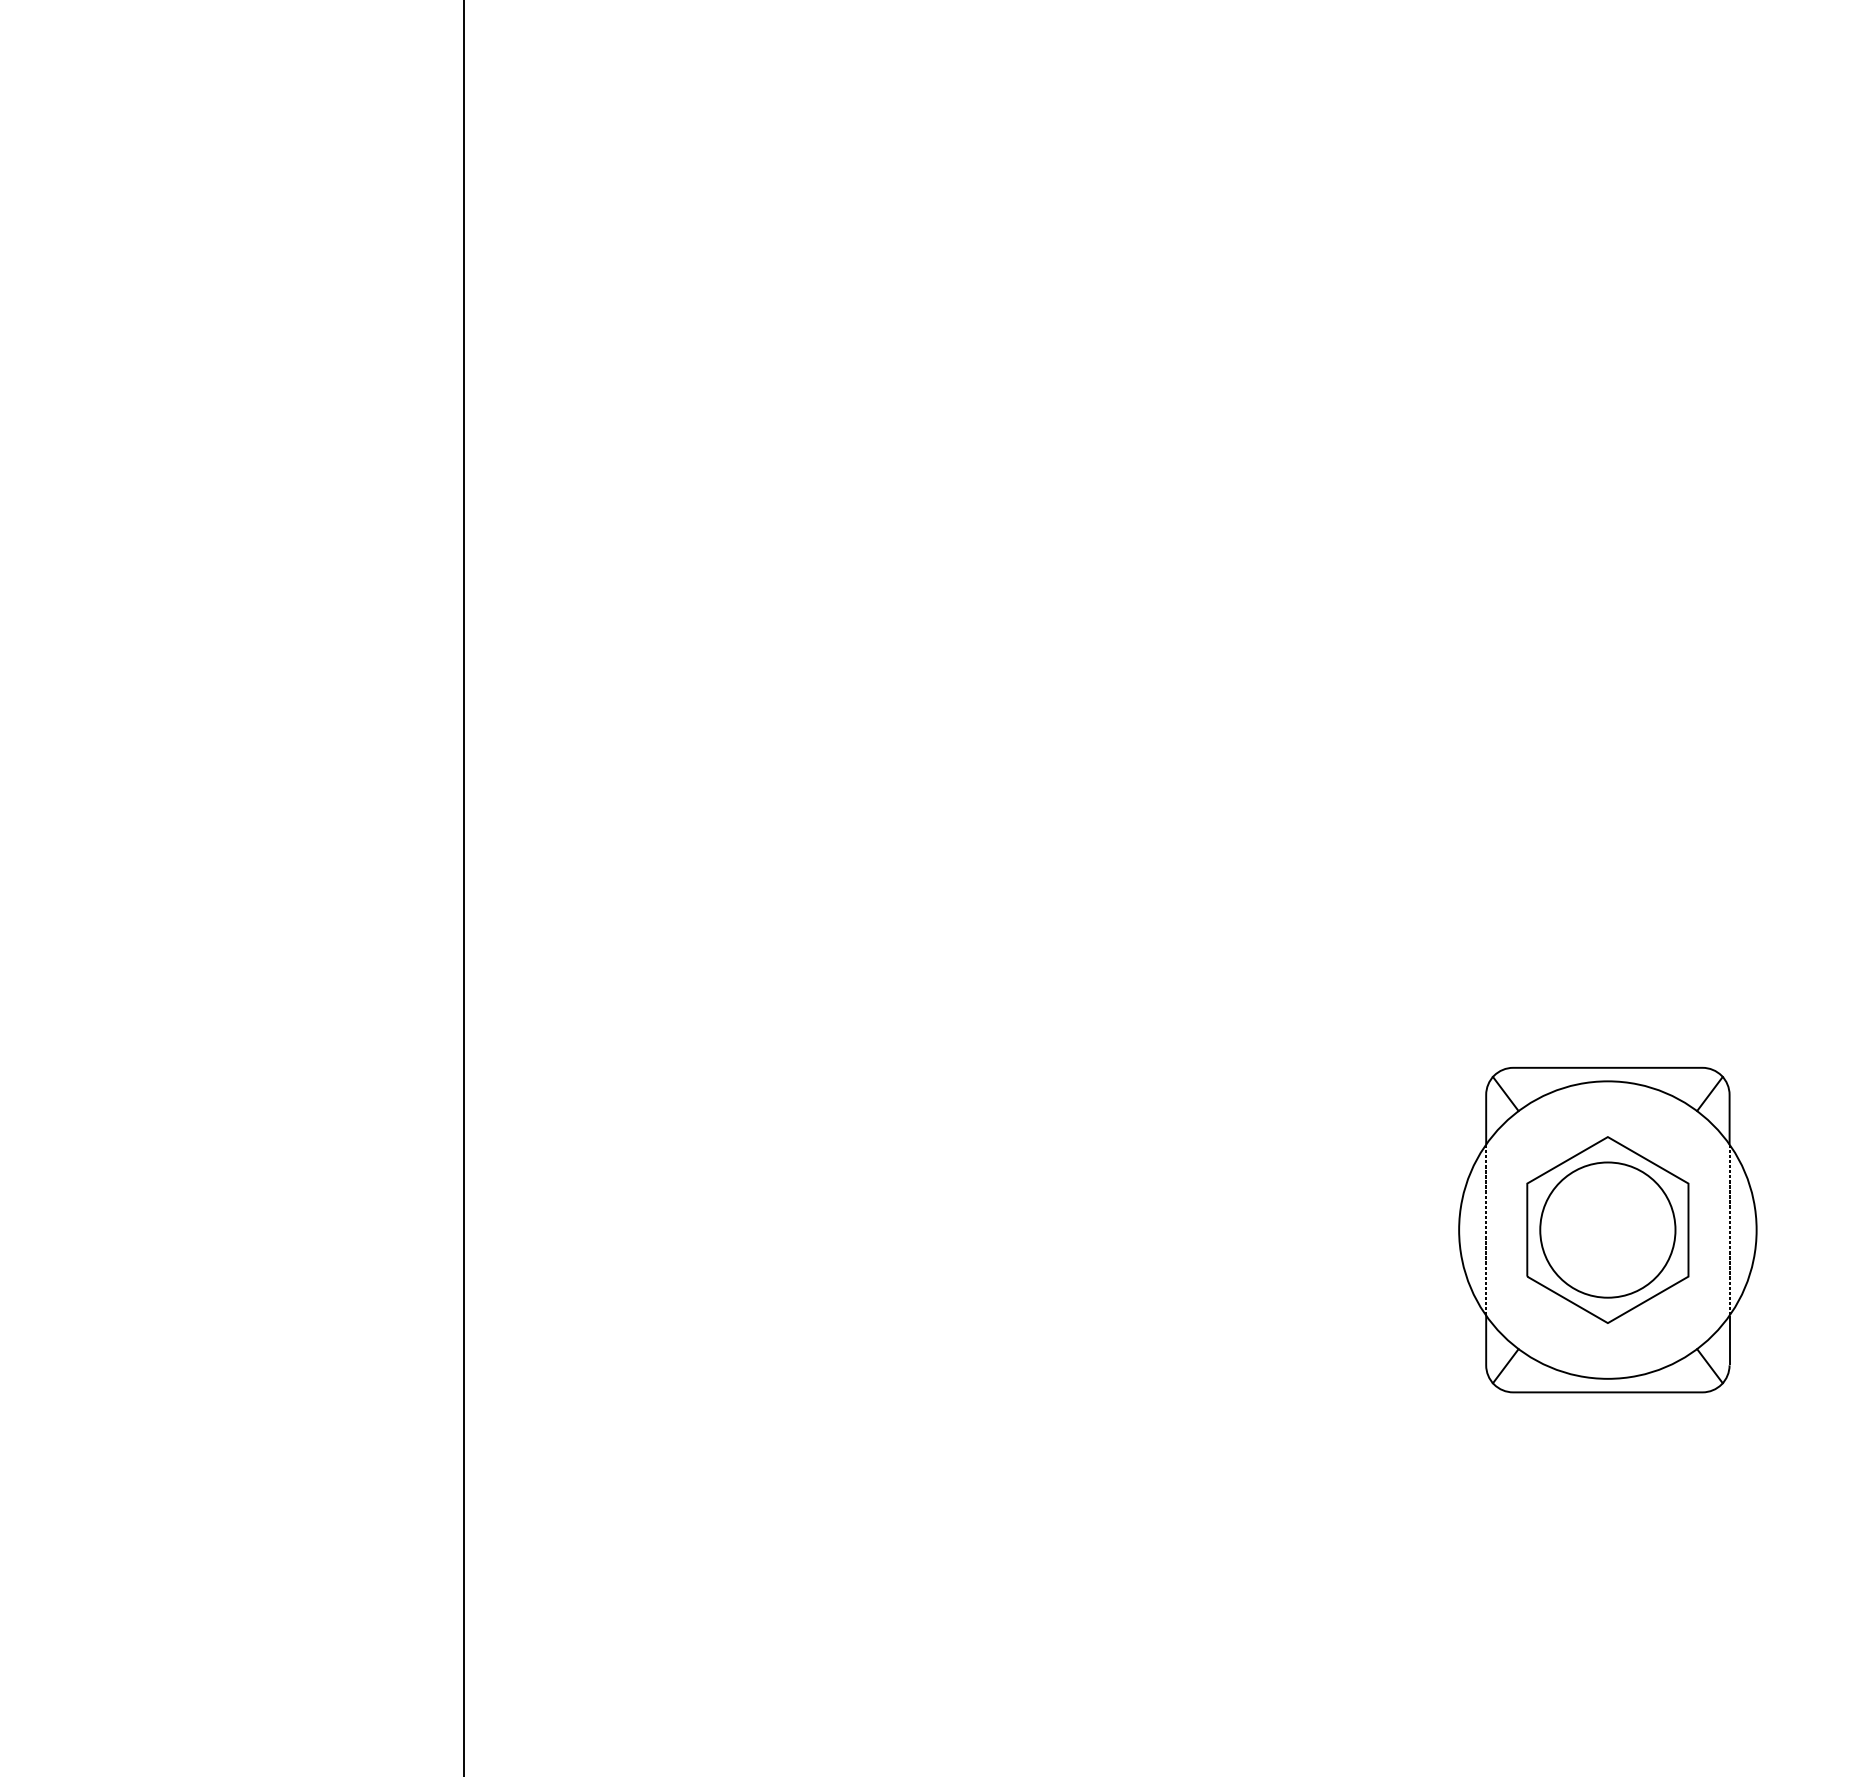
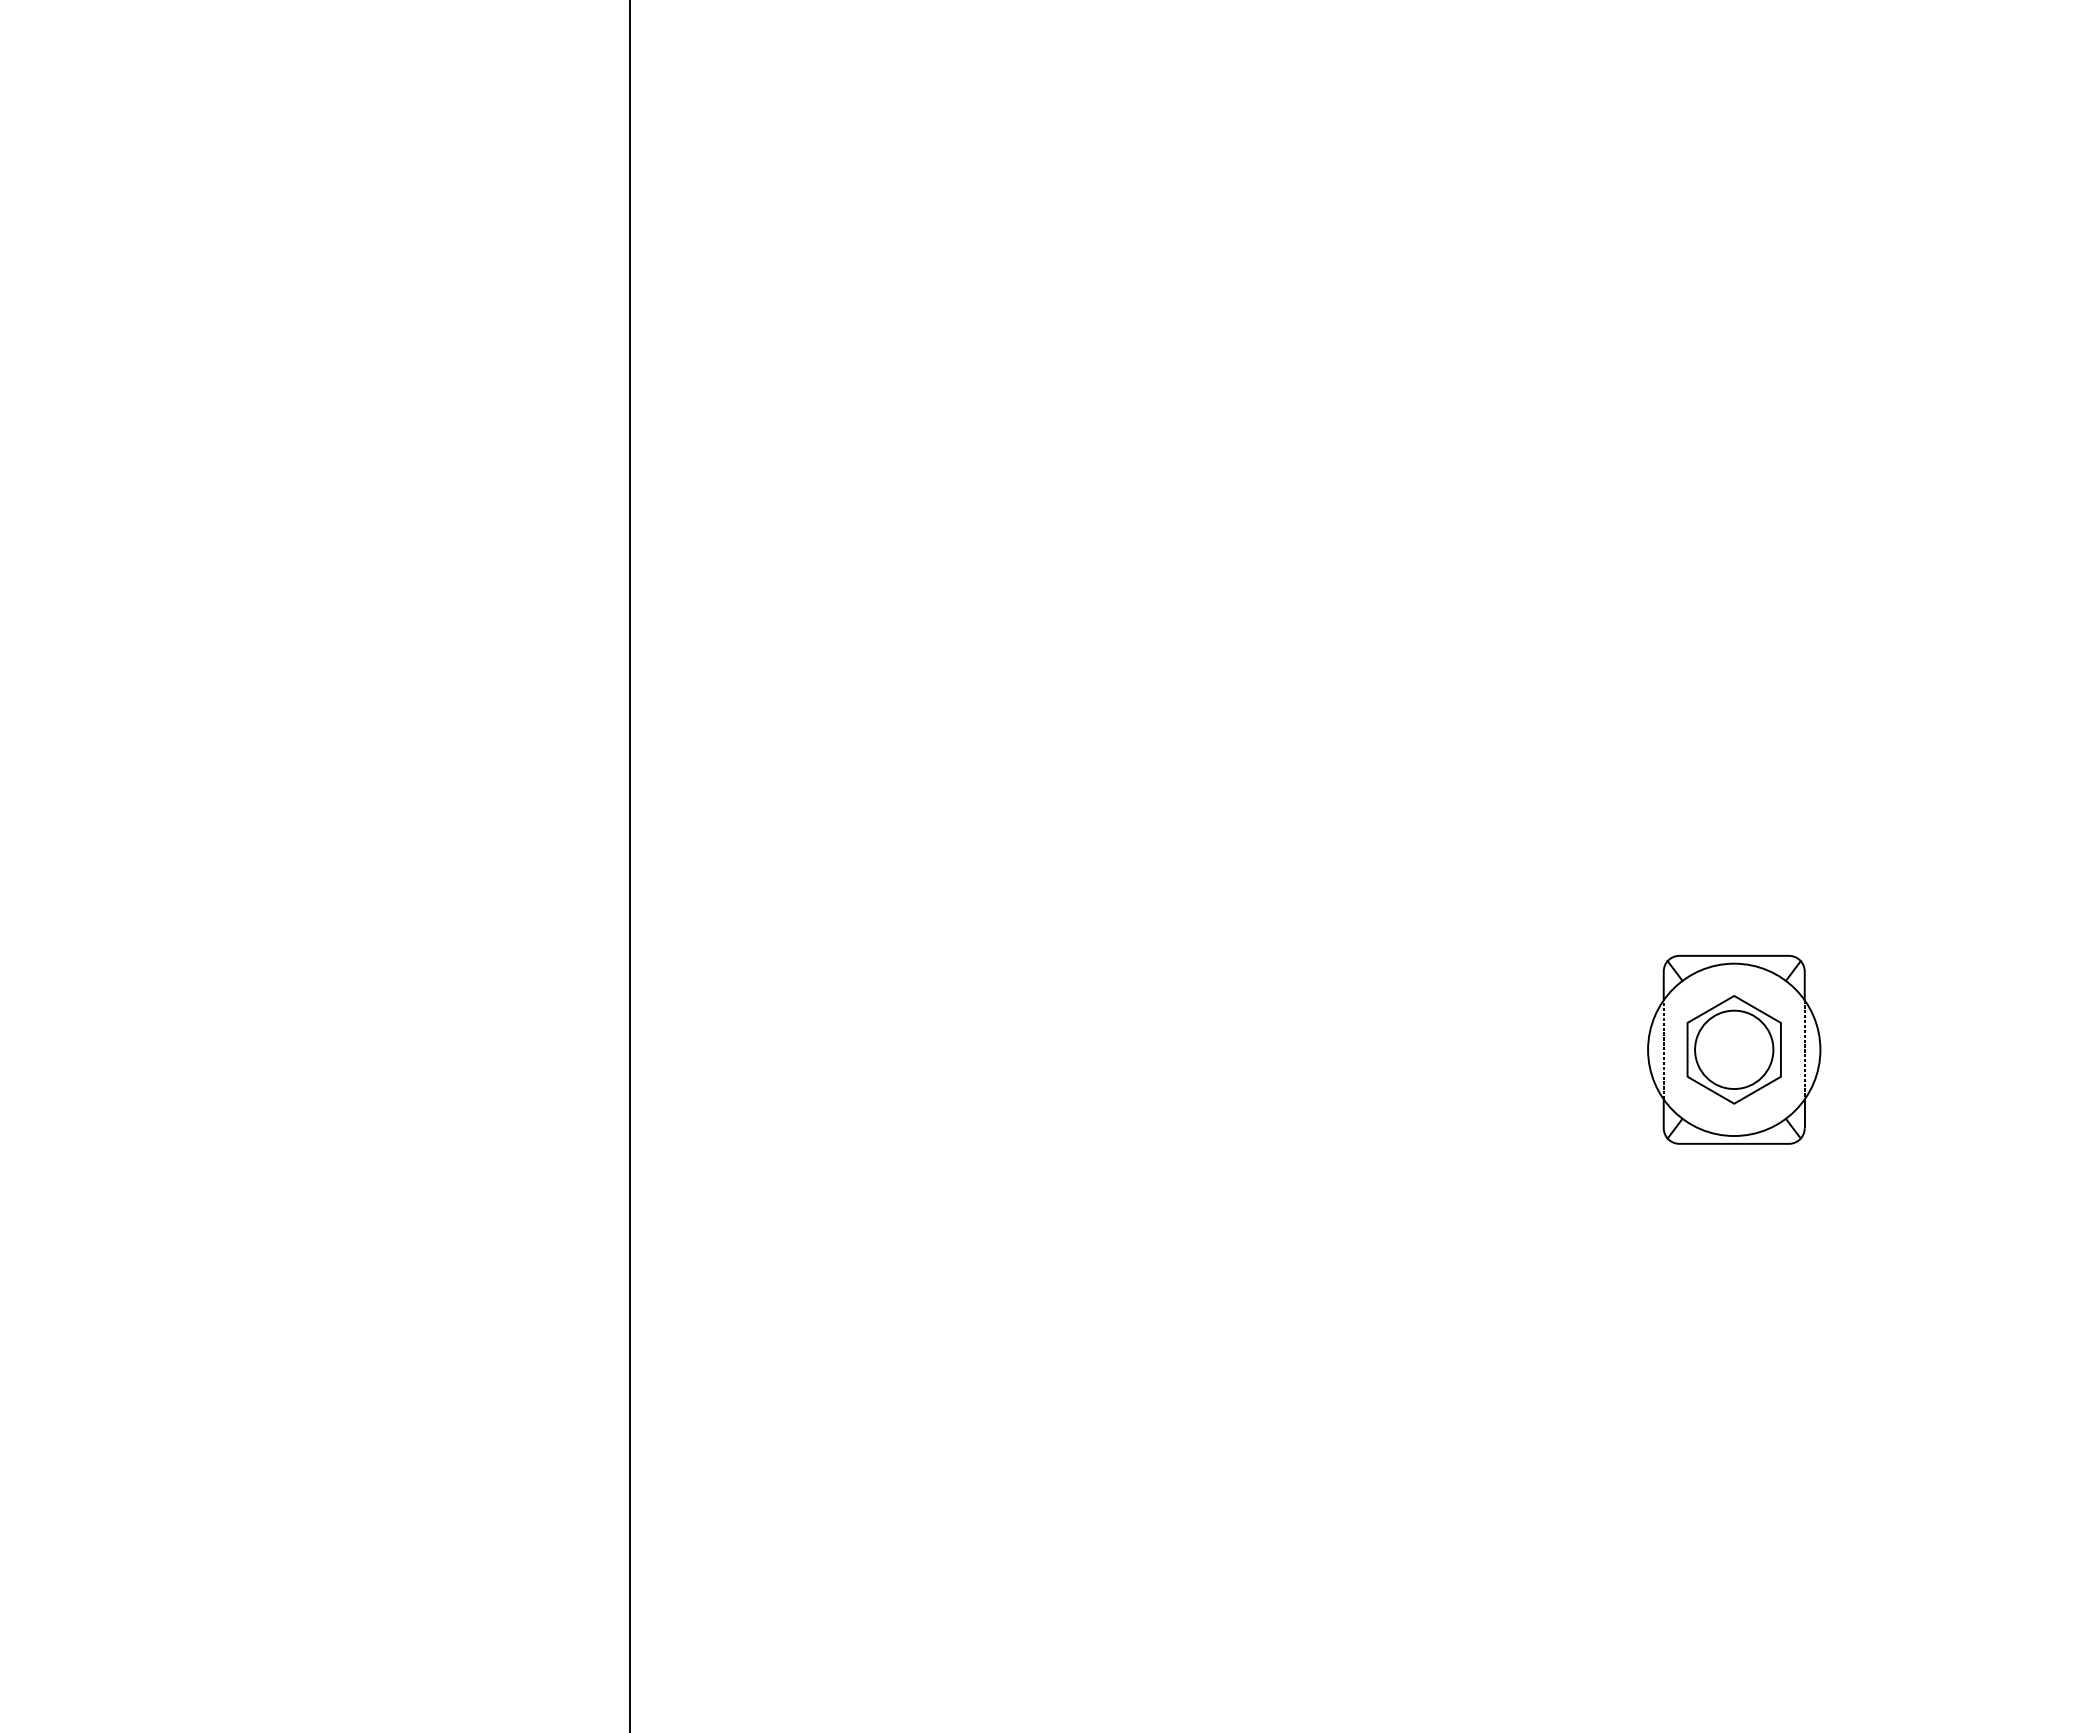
part: (1606, 1229) -> (1733, 1049), size x0.6

